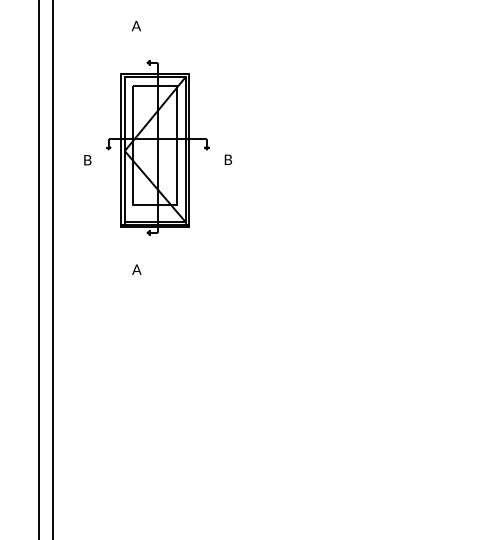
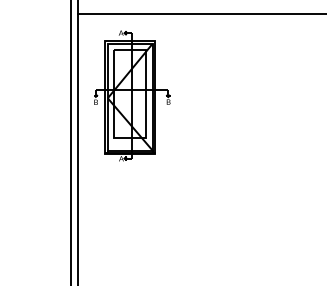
part: (158, 147) -> (132, 95), size x1.43

